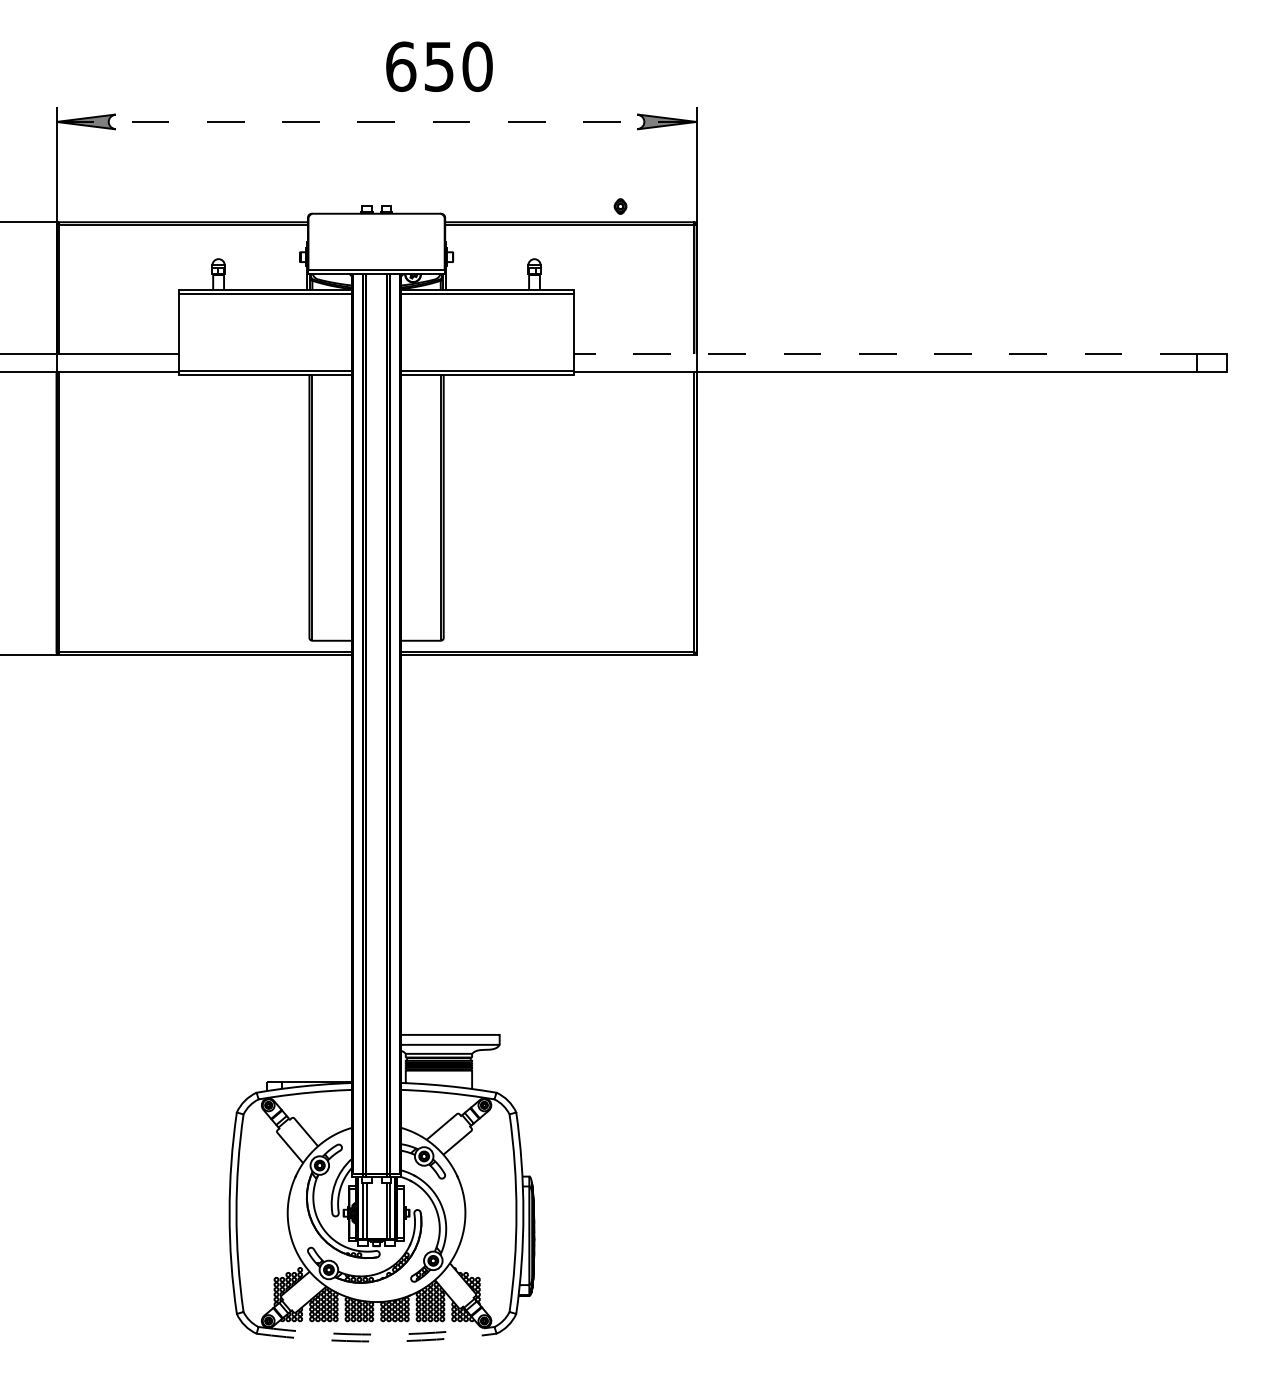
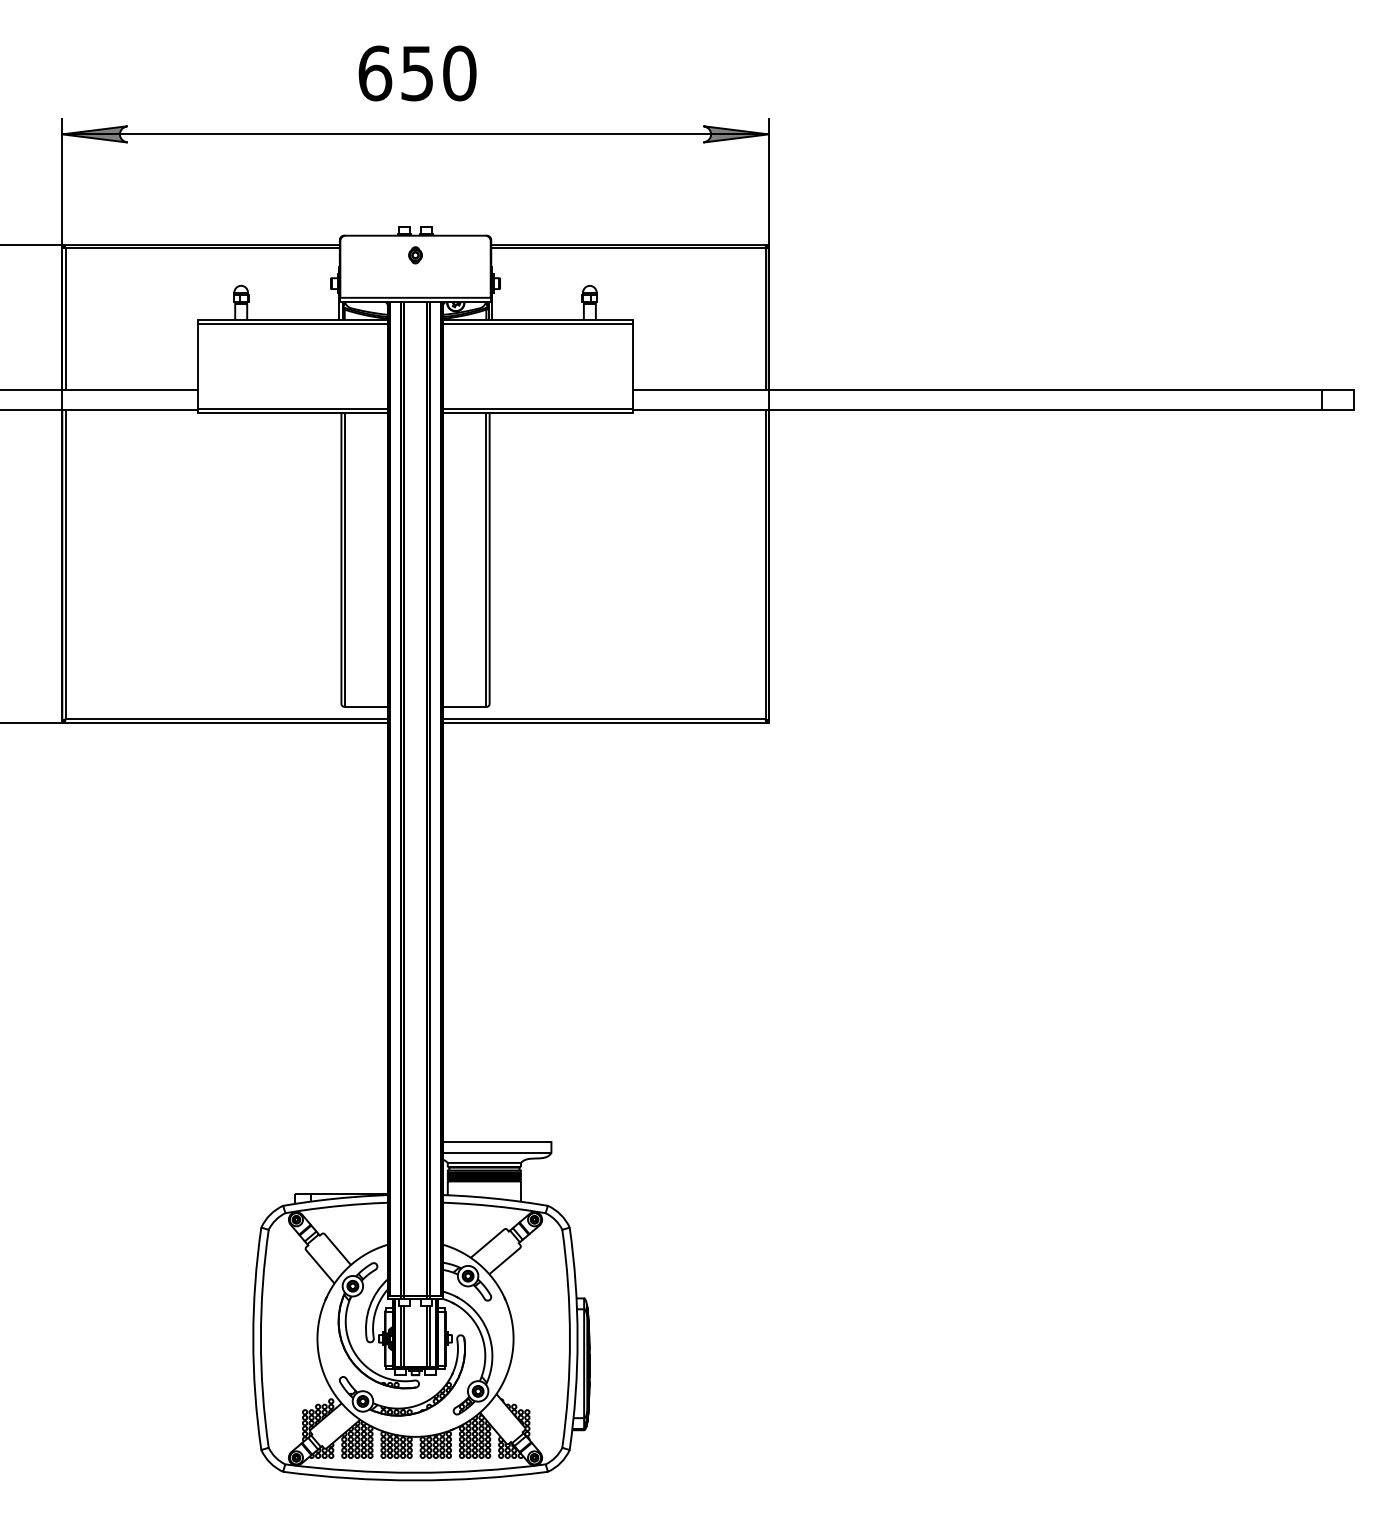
text: (439, 66) -> (417, 73), moved
line: (377, 121) -> (416, 133), dashed -> solid
part: (620, 206) -> (415, 255), moved
line: (885, 353) -> (977, 389), dashed -> solid
arc: (376, 1334) -> (415, 1472), dashed -> solid
arc: (376, 1341) -> (415, 1480), dashed -> solid

